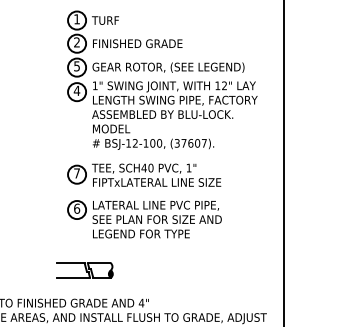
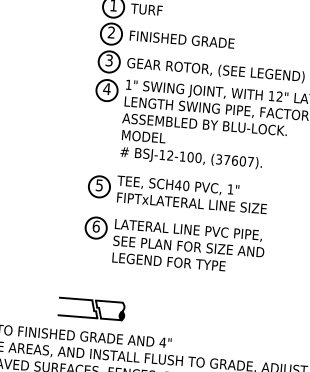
text: (76, 65) -> (108, 59), 5 -> 3
text: (76, 173) -> (98, 185), 7 -> 5
part: (84, 270) -> (91, 309), moved

